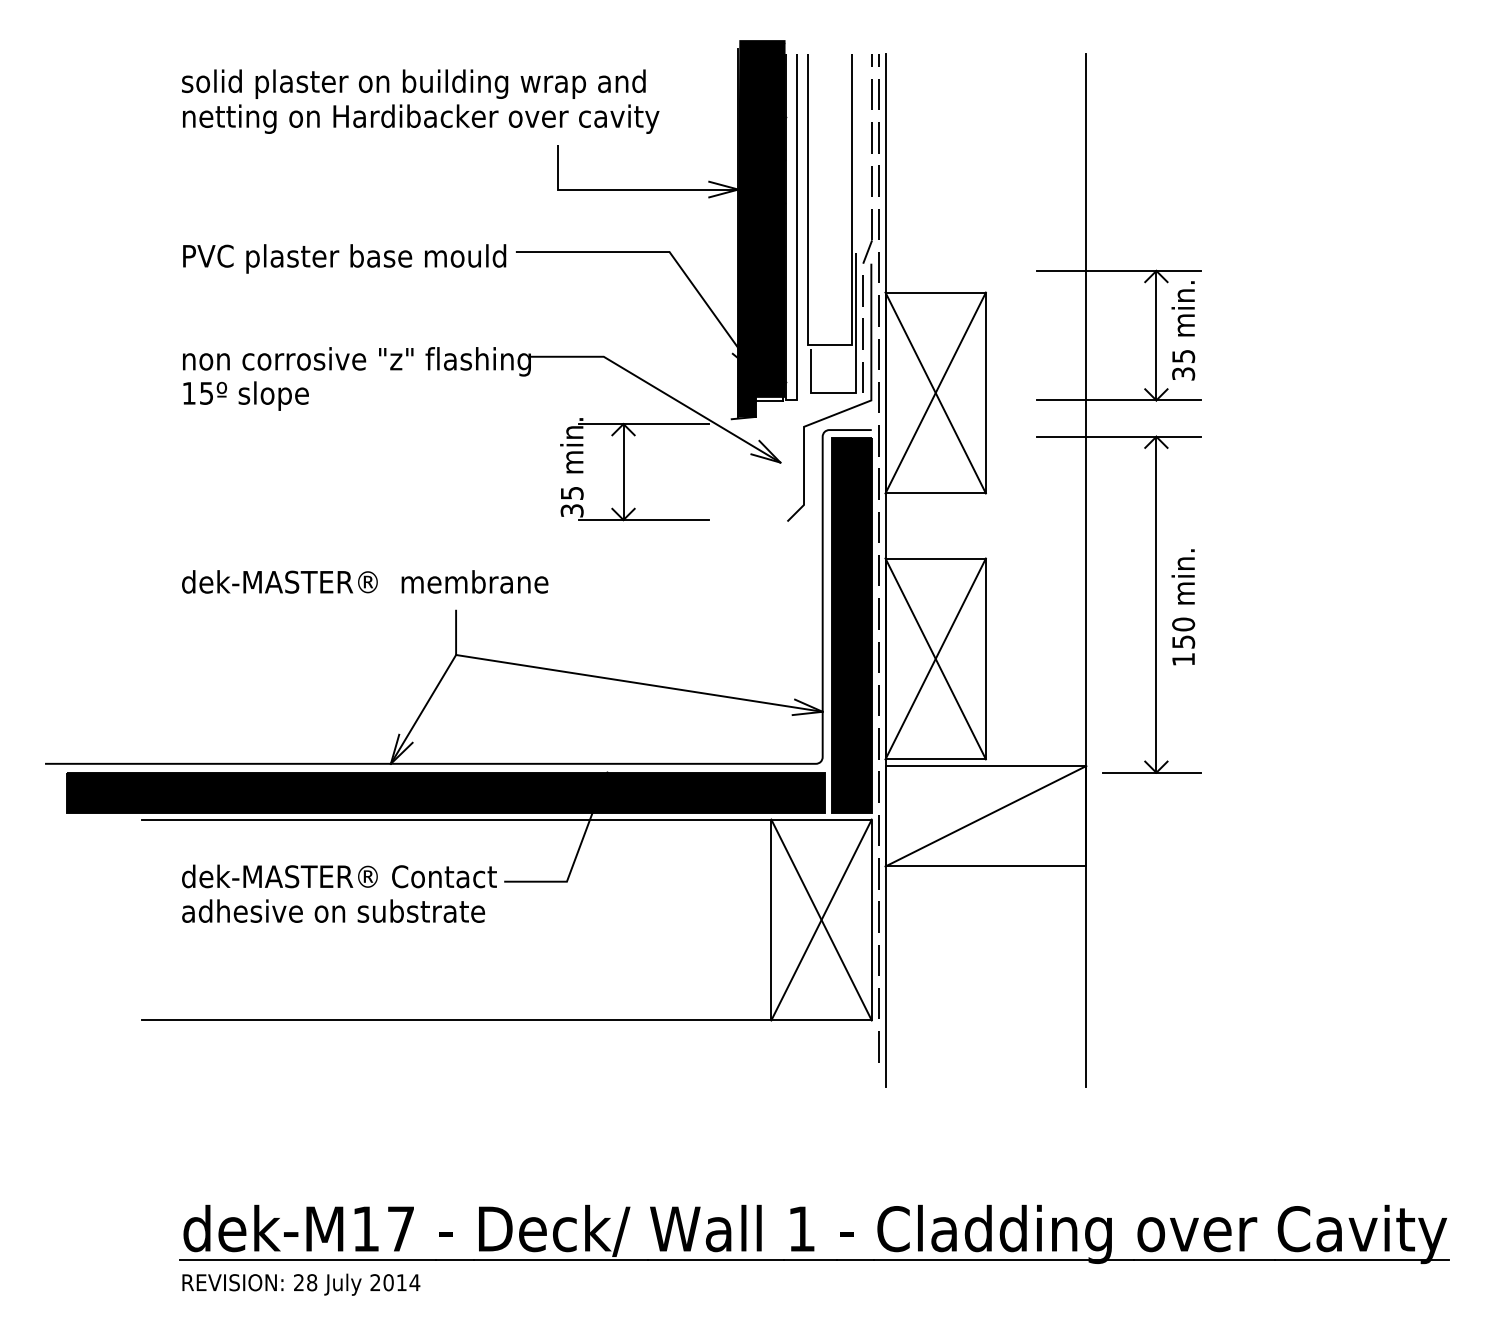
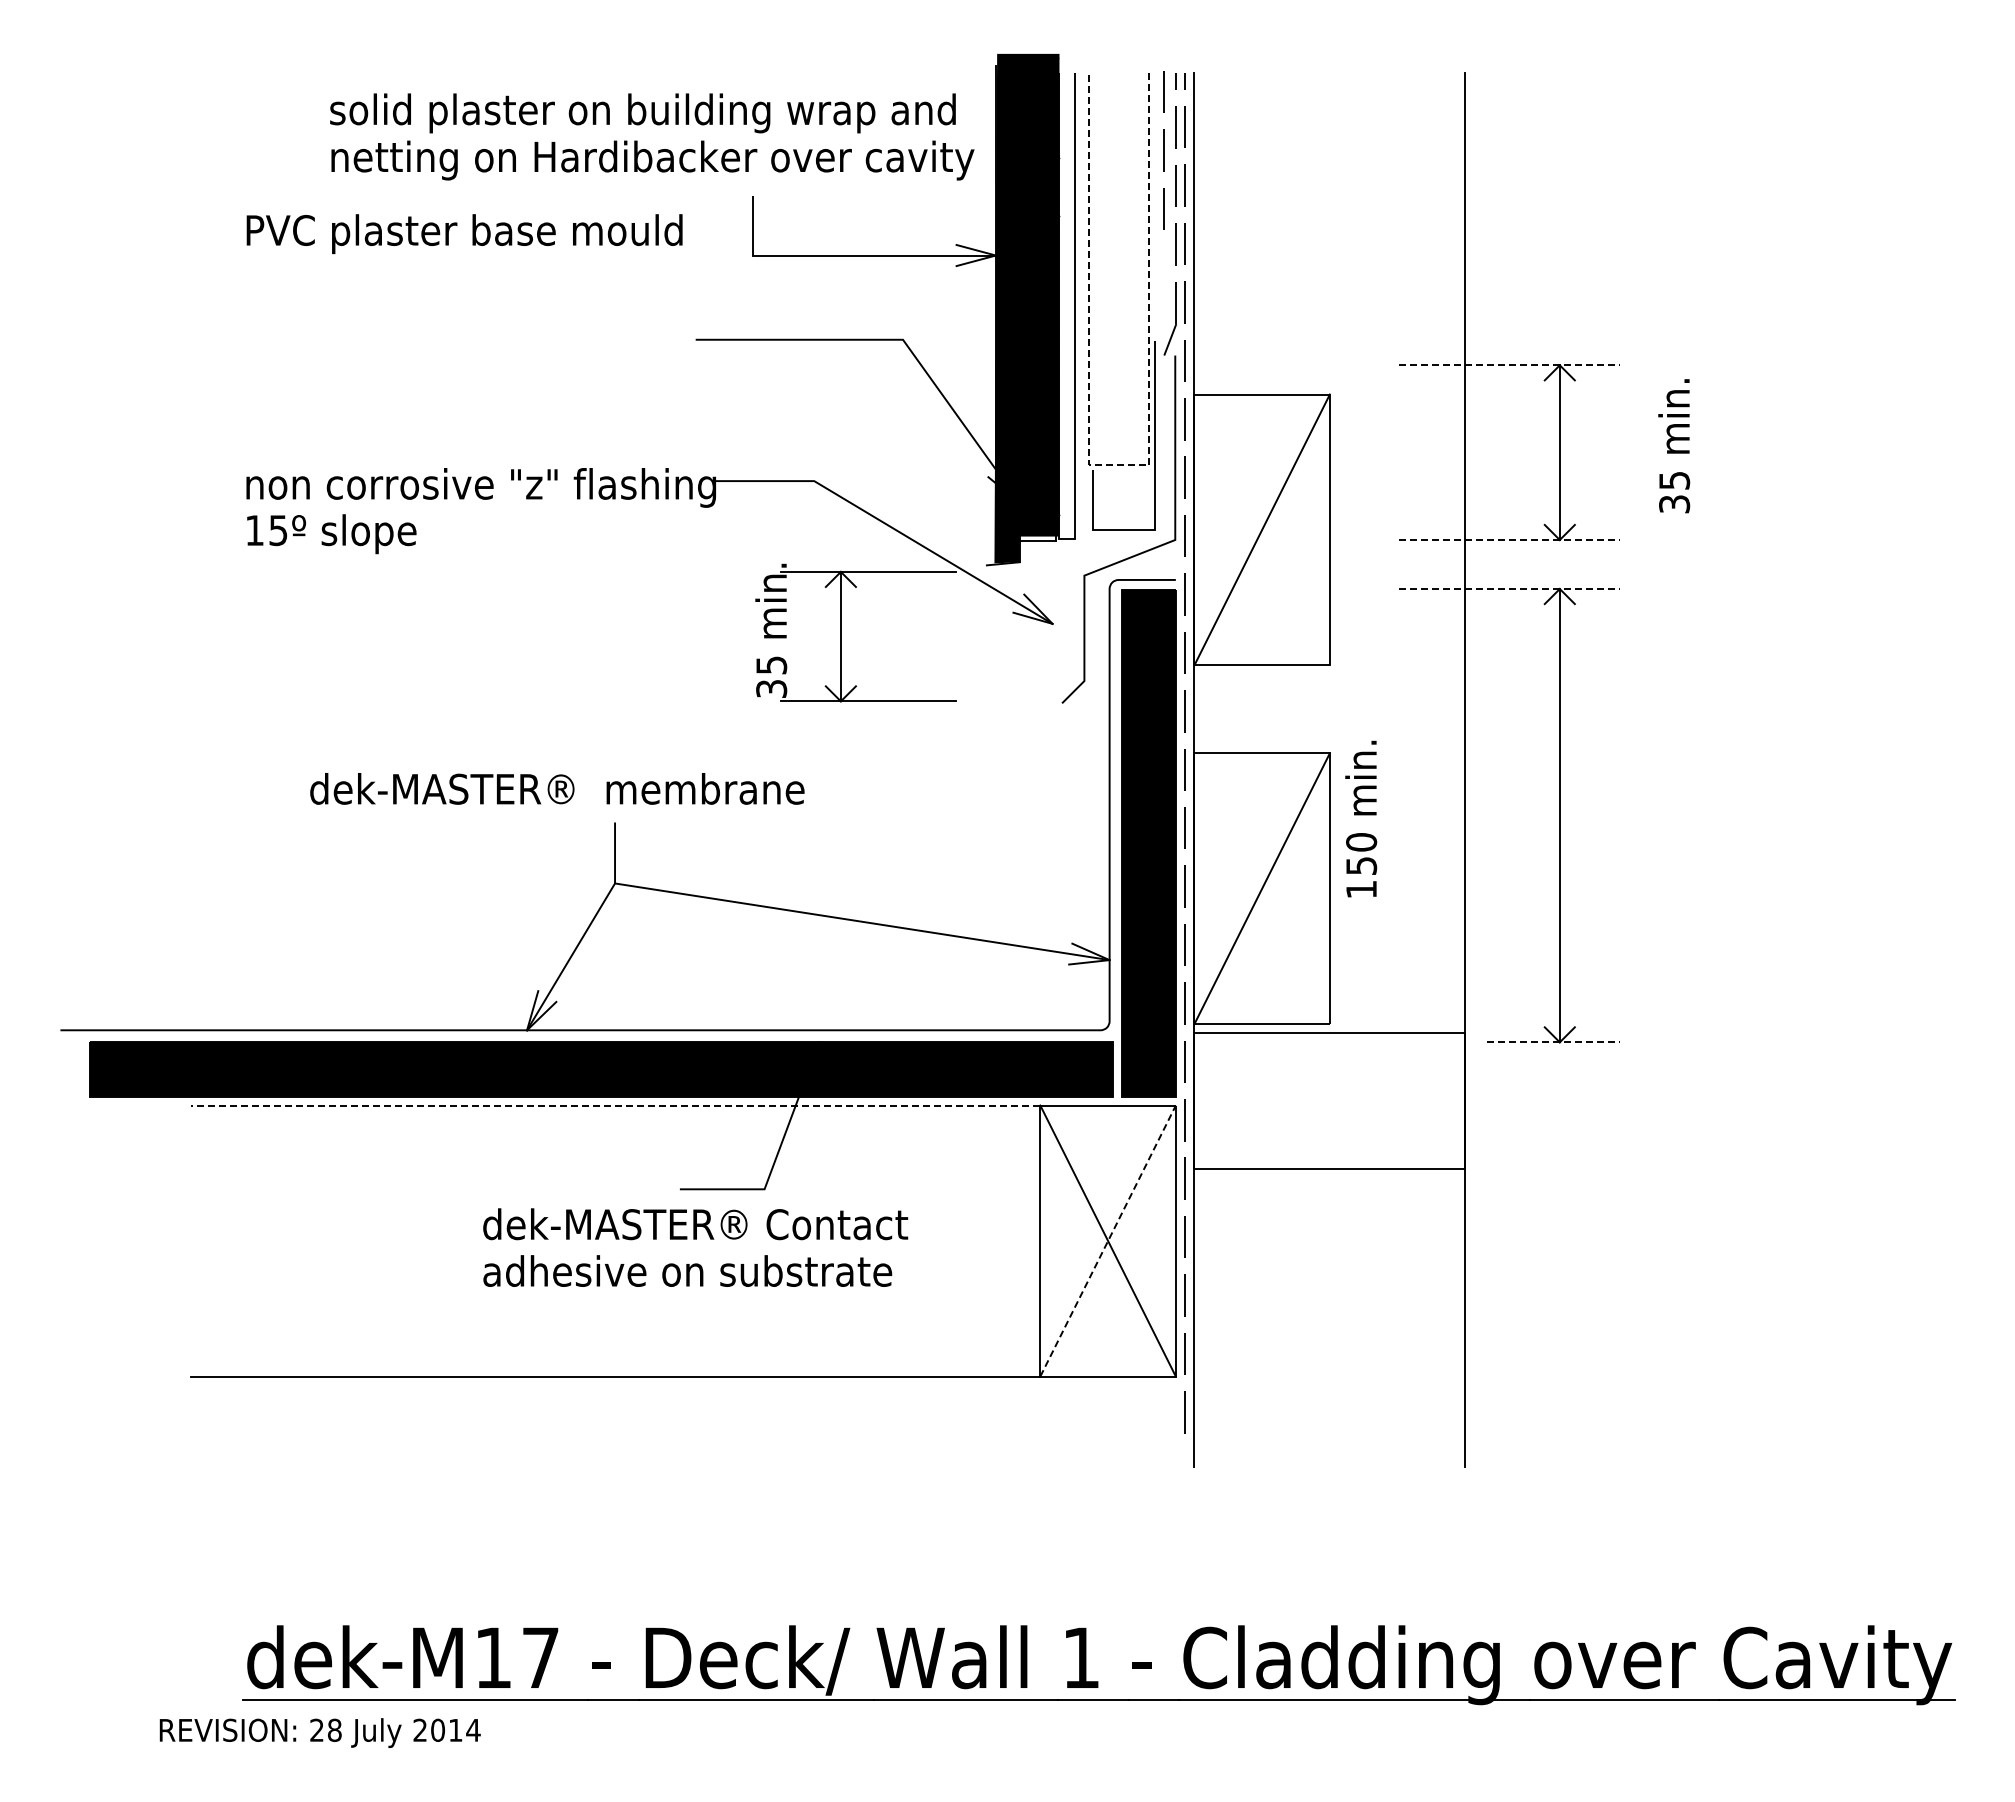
text: (420, 101) -> (652, 136), moved
text: (344, 259) -> (464, 234), moved
line: (1119, 271) -> (1509, 365), solid -> dashed
text: (1183, 331) -> (1674, 446), moved
line: (862, 334) -> (1163, 150), moved
line: (829, 345) -> (1118, 465), solid -> dashed
line: (935, 392) -> (1261, 529), removed
line: (1119, 400) -> (1509, 540), solid -> dashed
line: (1119, 437) -> (1509, 589), solid -> dashed
text: (365, 581) -> (557, 788), moved
text: (1183, 606) -> (1361, 818), moved
line: (935, 658) -> (1261, 888), removed
line: (1152, 772) -> (1554, 1042), solid -> dashed
line: (985, 815) -> (1329, 1100), removed
line: (456, 819) -> (615, 1105), solid -> dashed
text: (339, 893) -> (695, 1247), moved
line: (821, 919) -> (1108, 1240), solid -> dashed
text: (300, 1284) -> (319, 1732), moved

